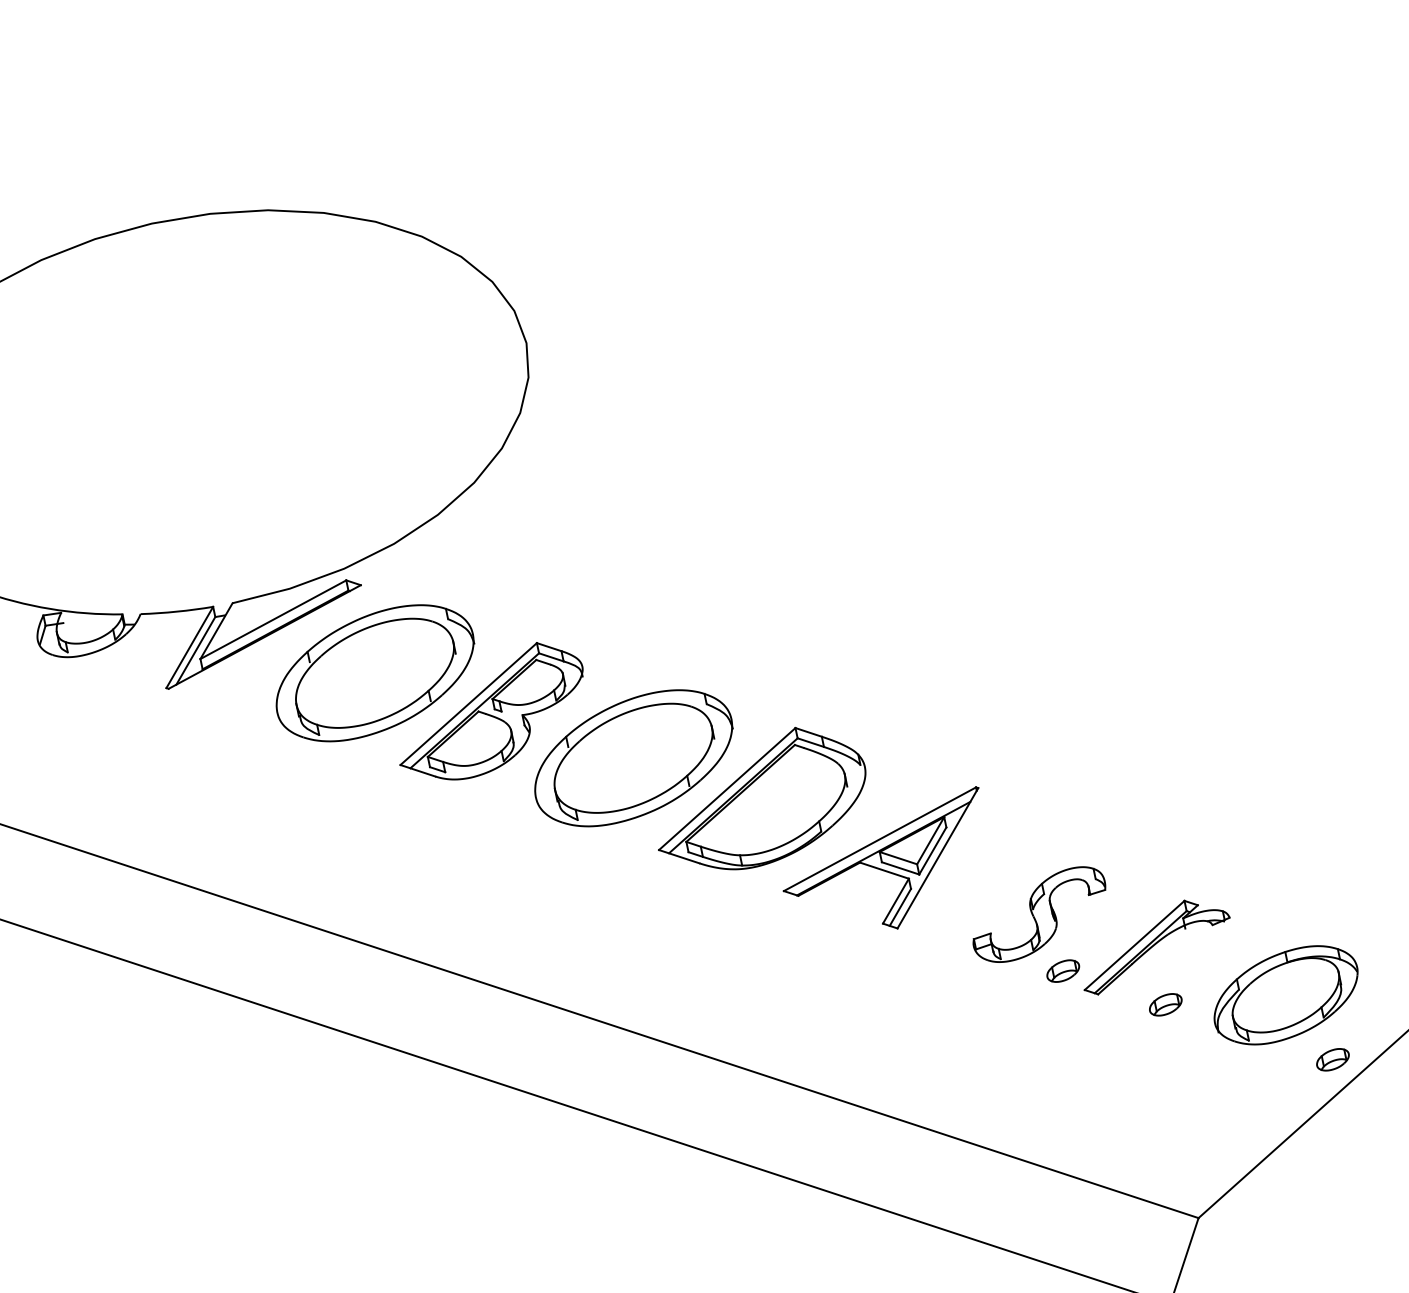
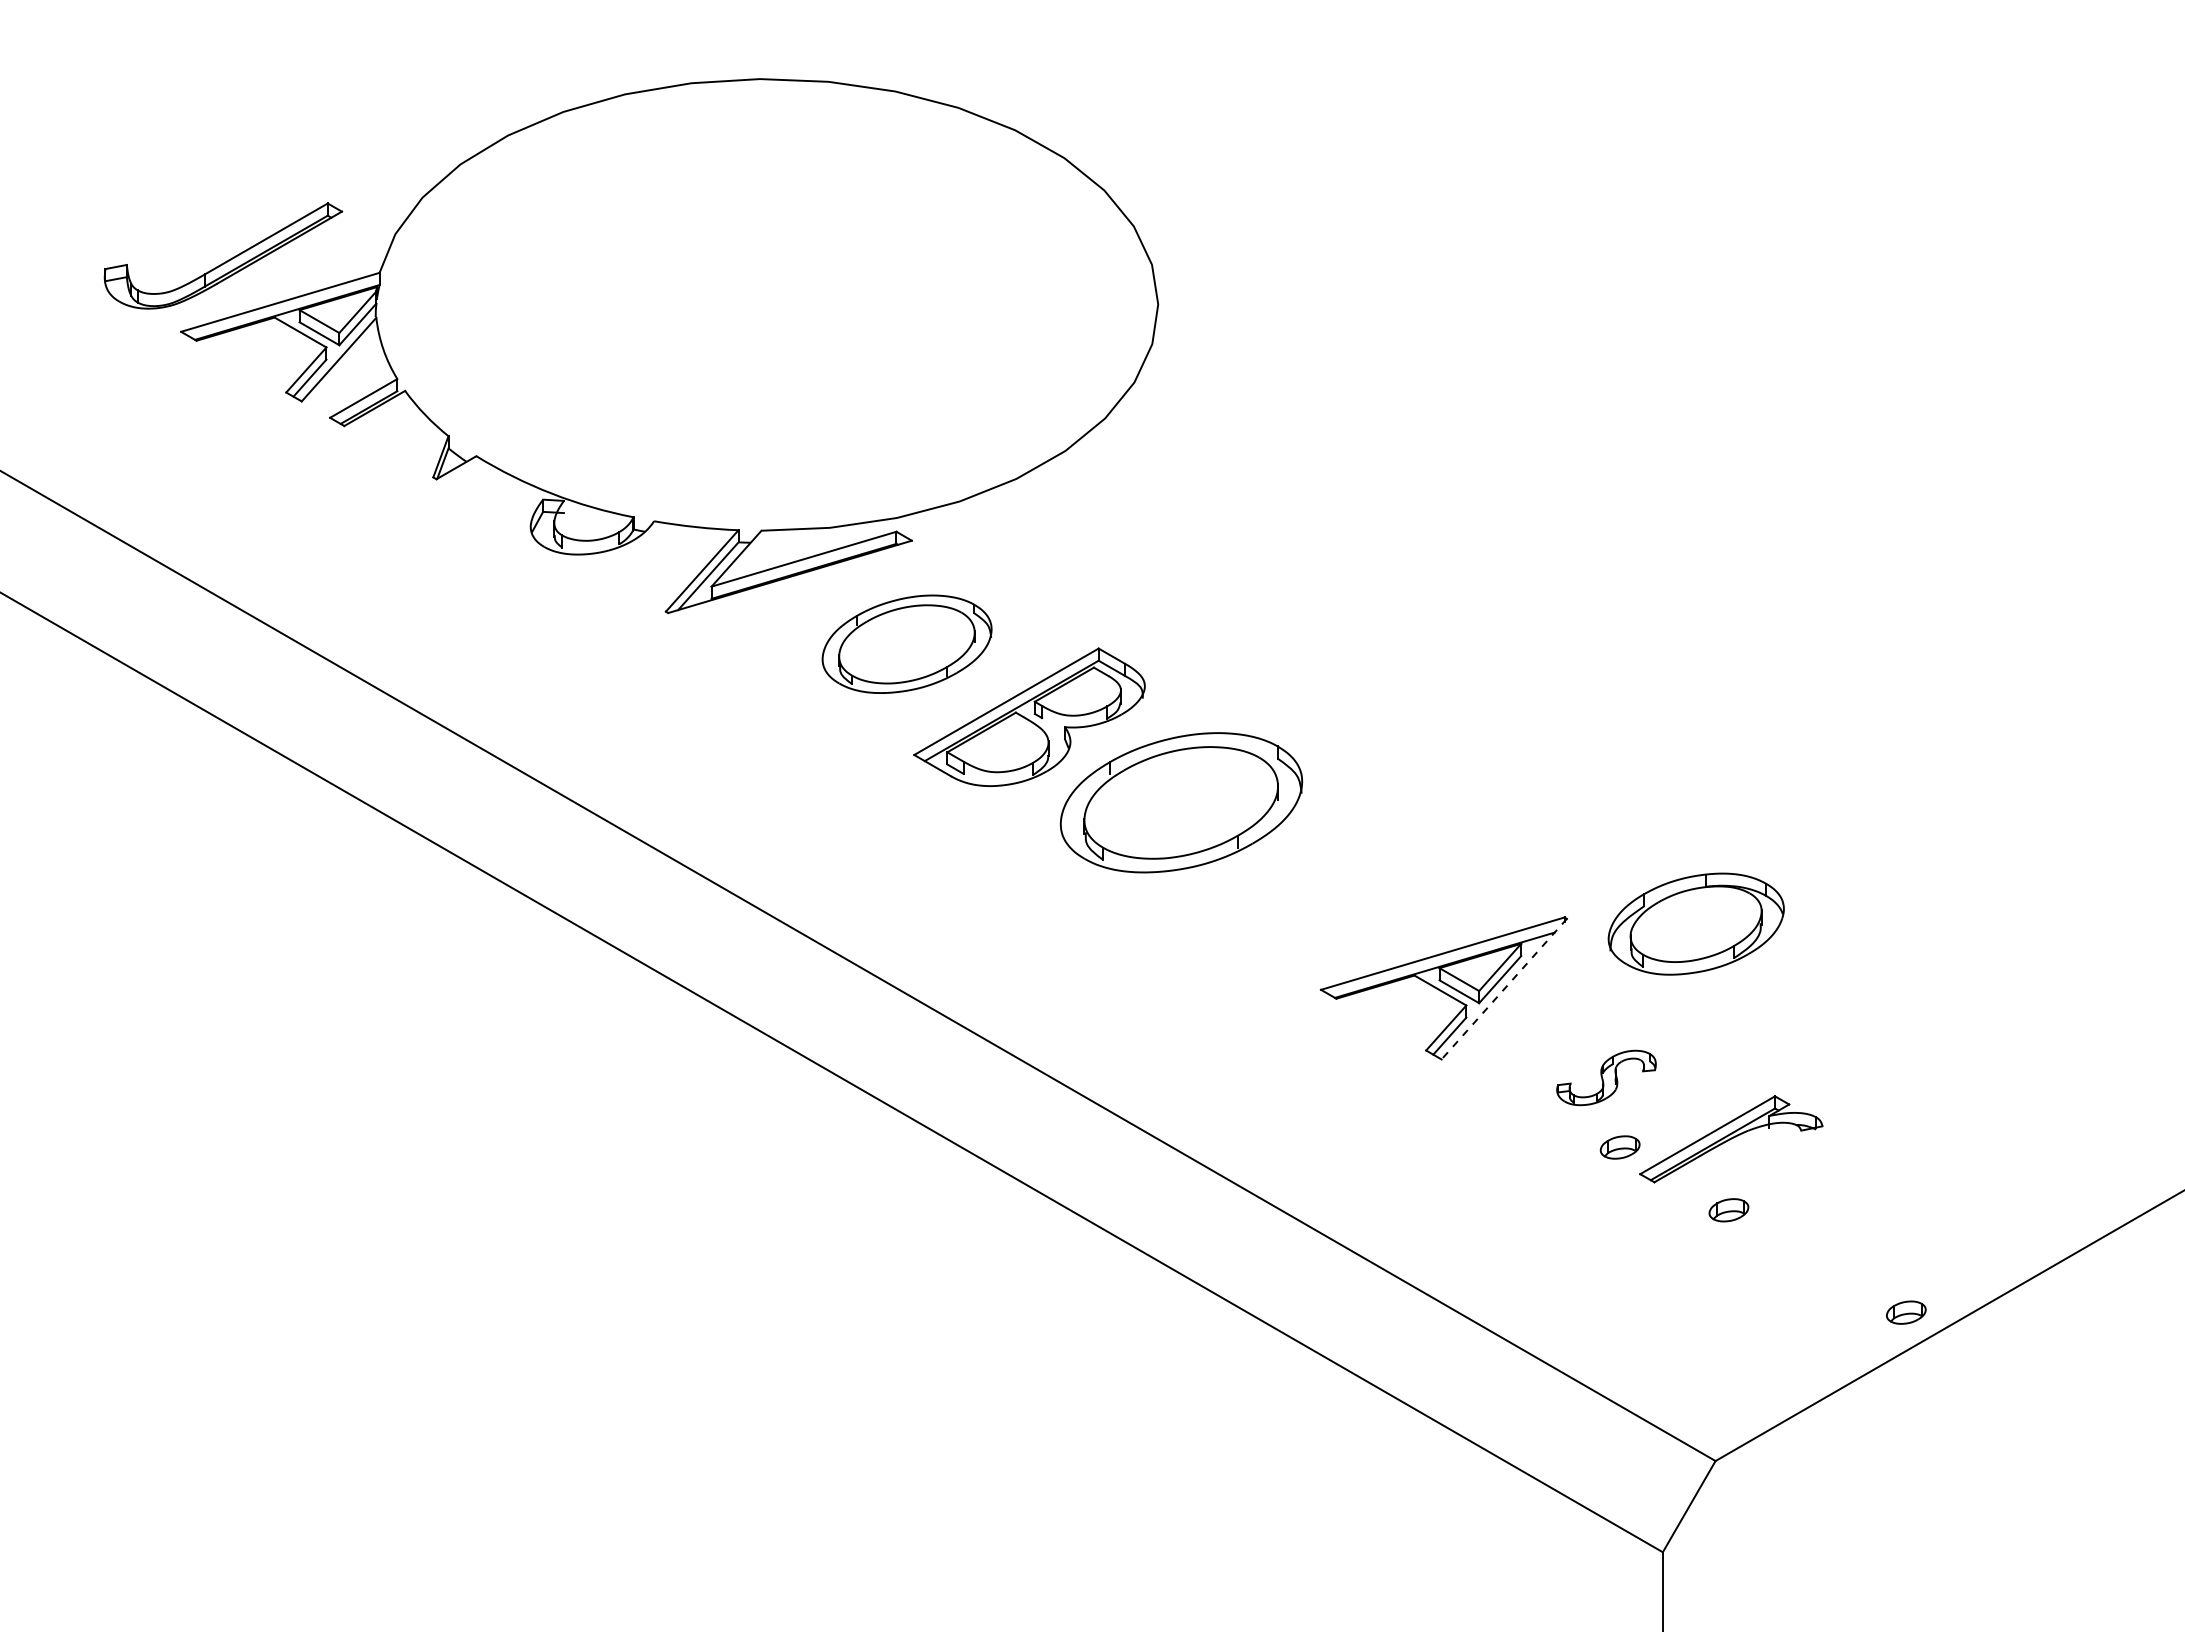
part: (374, 672) -> (906, 643), size x0.7
part: (760, 800) -> (1315, 880), removed
line: (937, 858) -> (1503, 989), solid -> dashed
part: (1039, 914) -> (1606, 1077), size x0.6
part: (1285, 994) -> (1695, 923), moved

